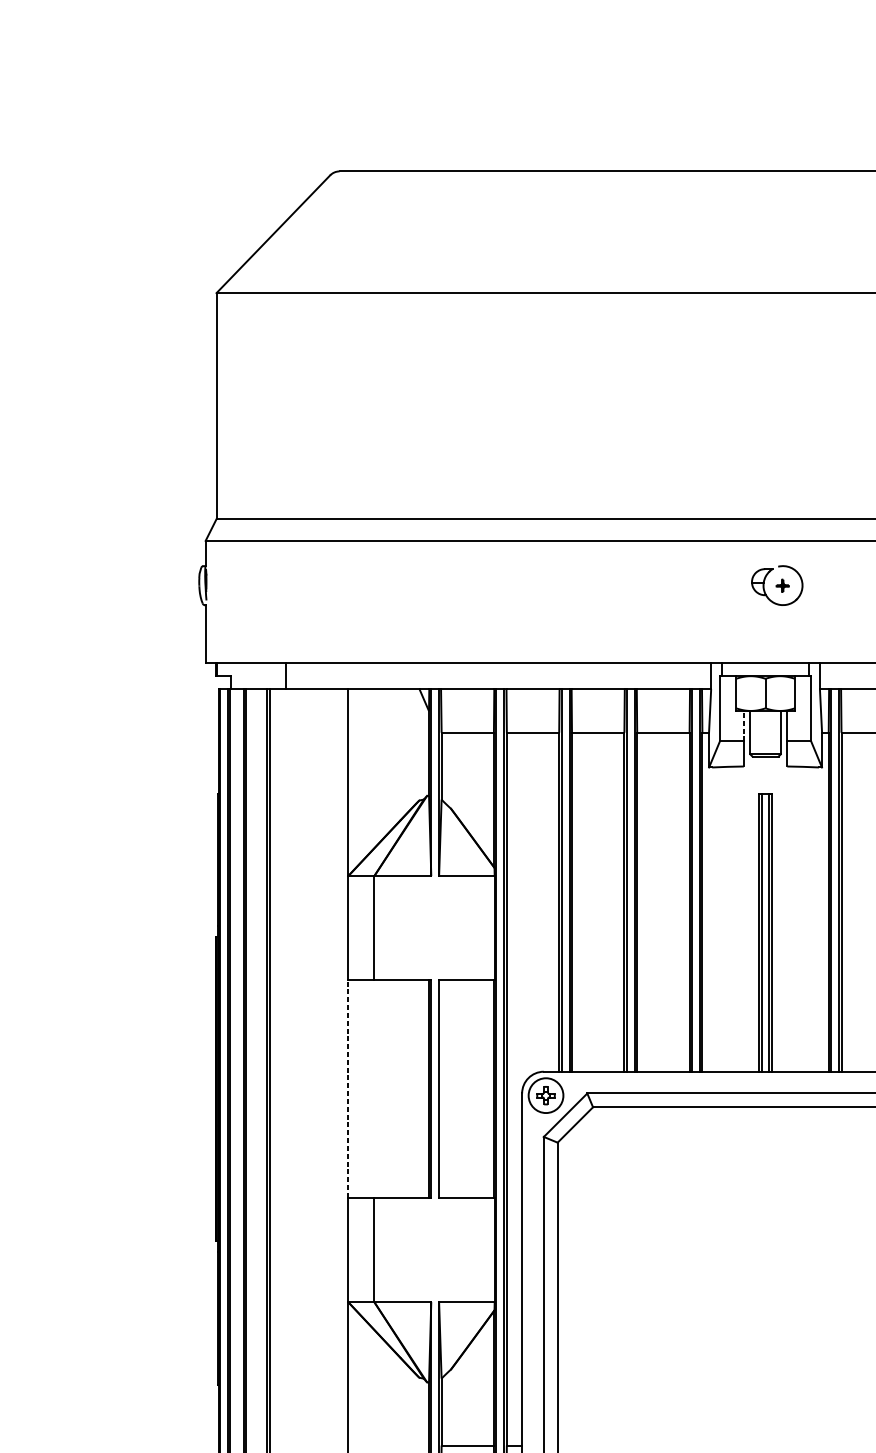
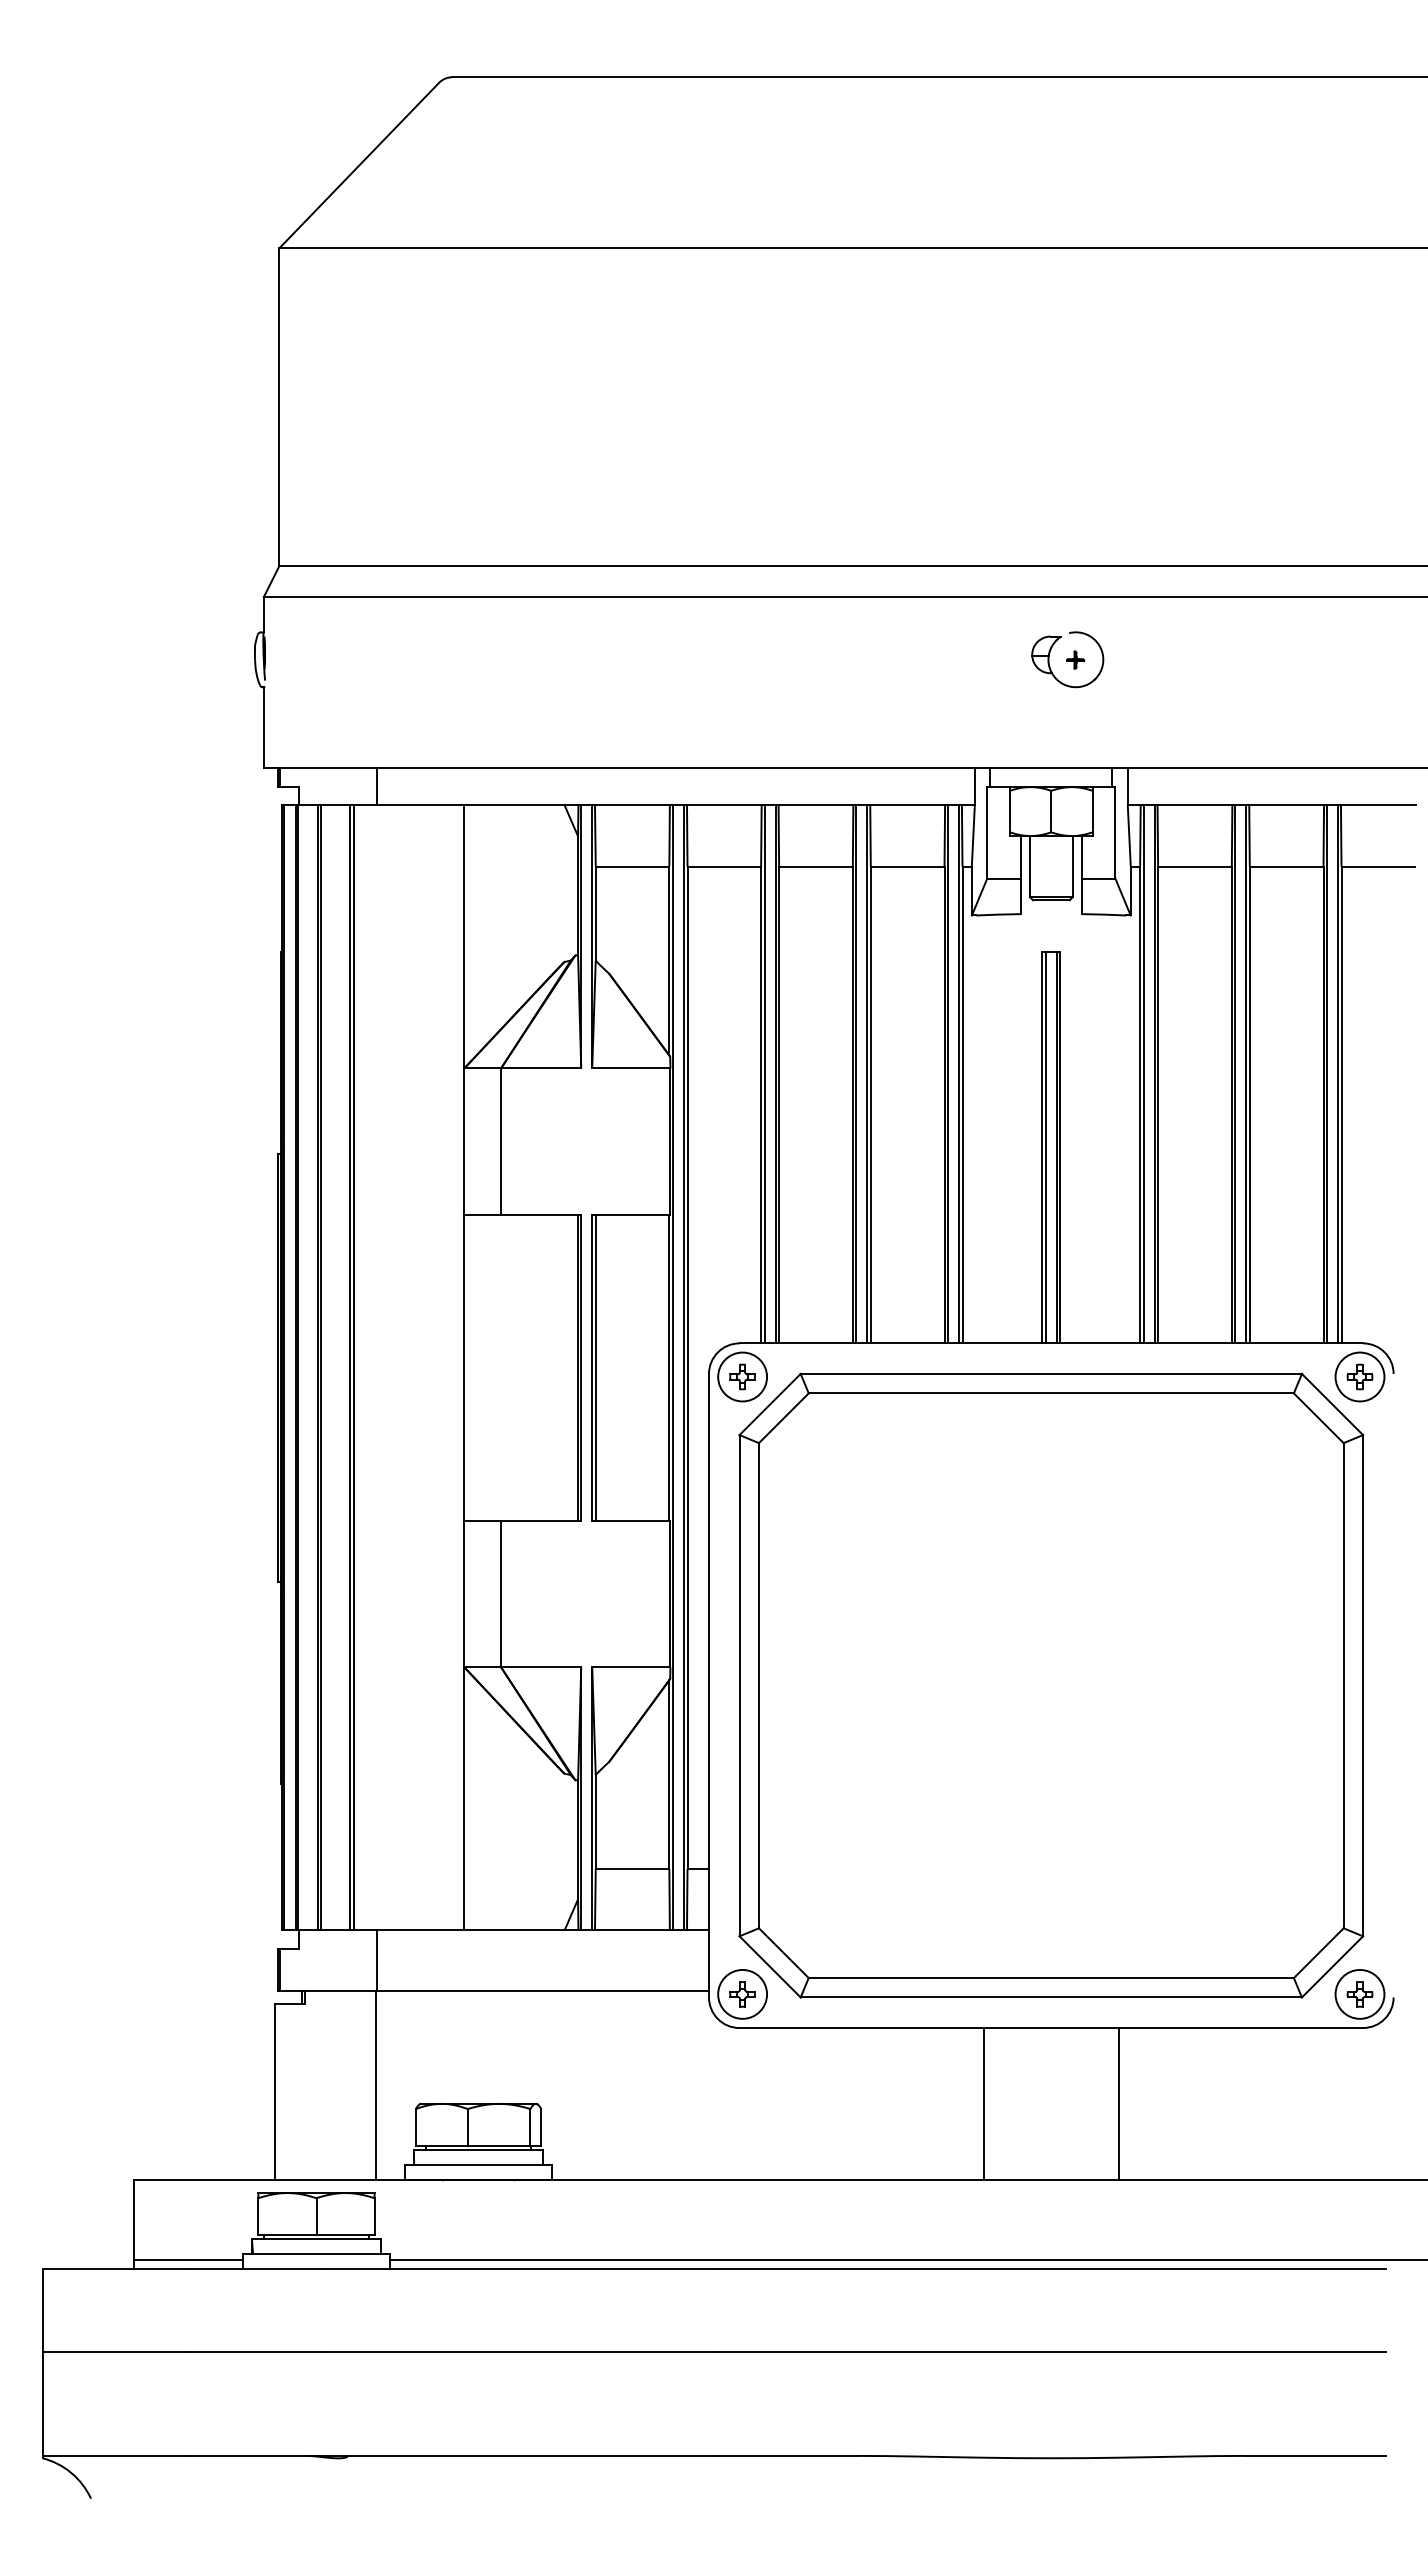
line: (743, 725) -> (1020, 856), dashed -> solid
line: (348, 1088) -> (464, 1367), dashed -> solid
line: (441, 1088) -> (595, 1367), added

